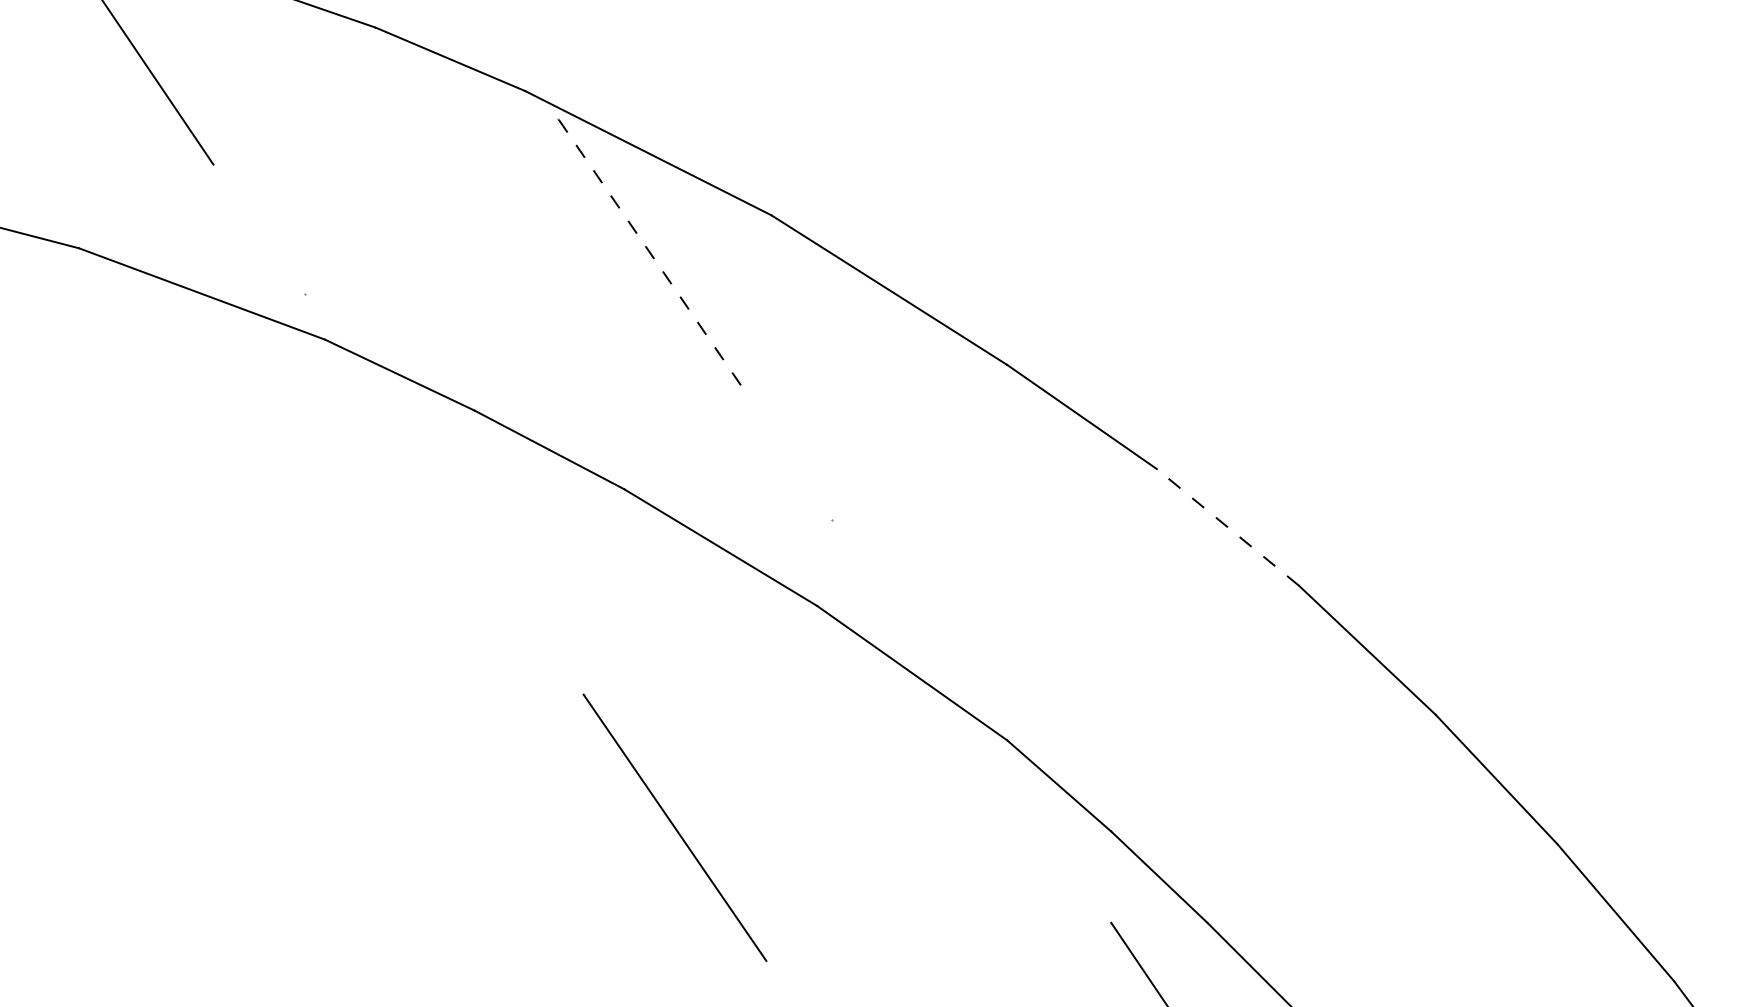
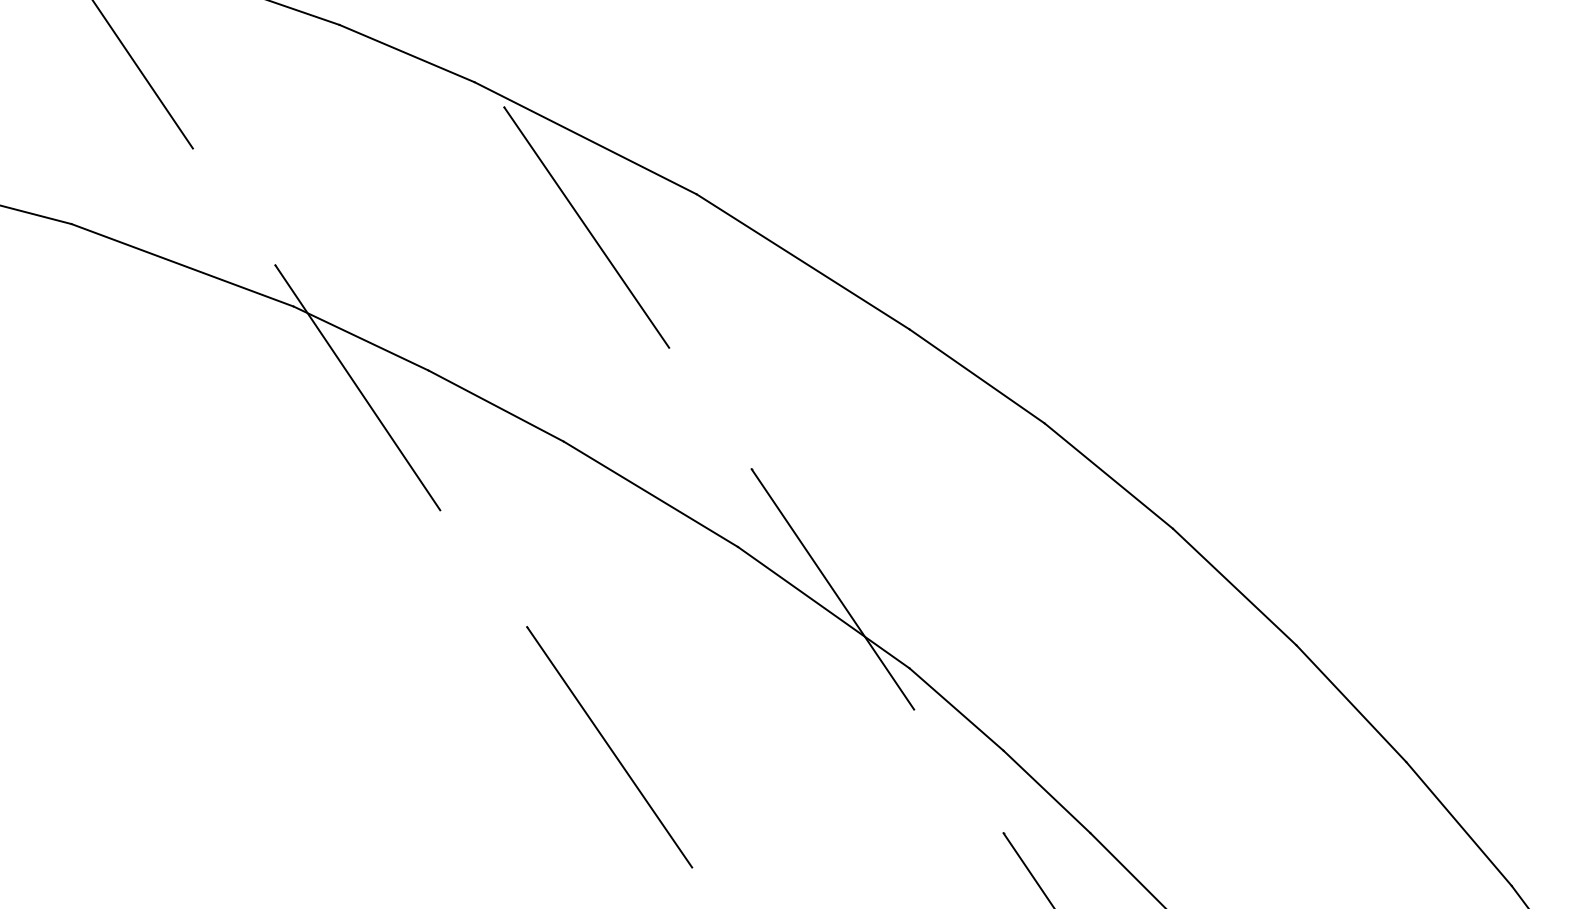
line: (649, 251) -> (586, 226), dashed -> solid
line: (395, 429) -> (357, 387), added
line: (1227, 527) -> (1108, 476), dashed -> solid
line: (922, 652) -> (833, 589), added

